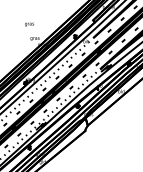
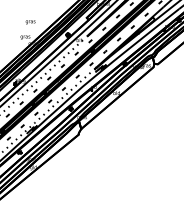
text: (29, 24) -> (30, 22), moved

